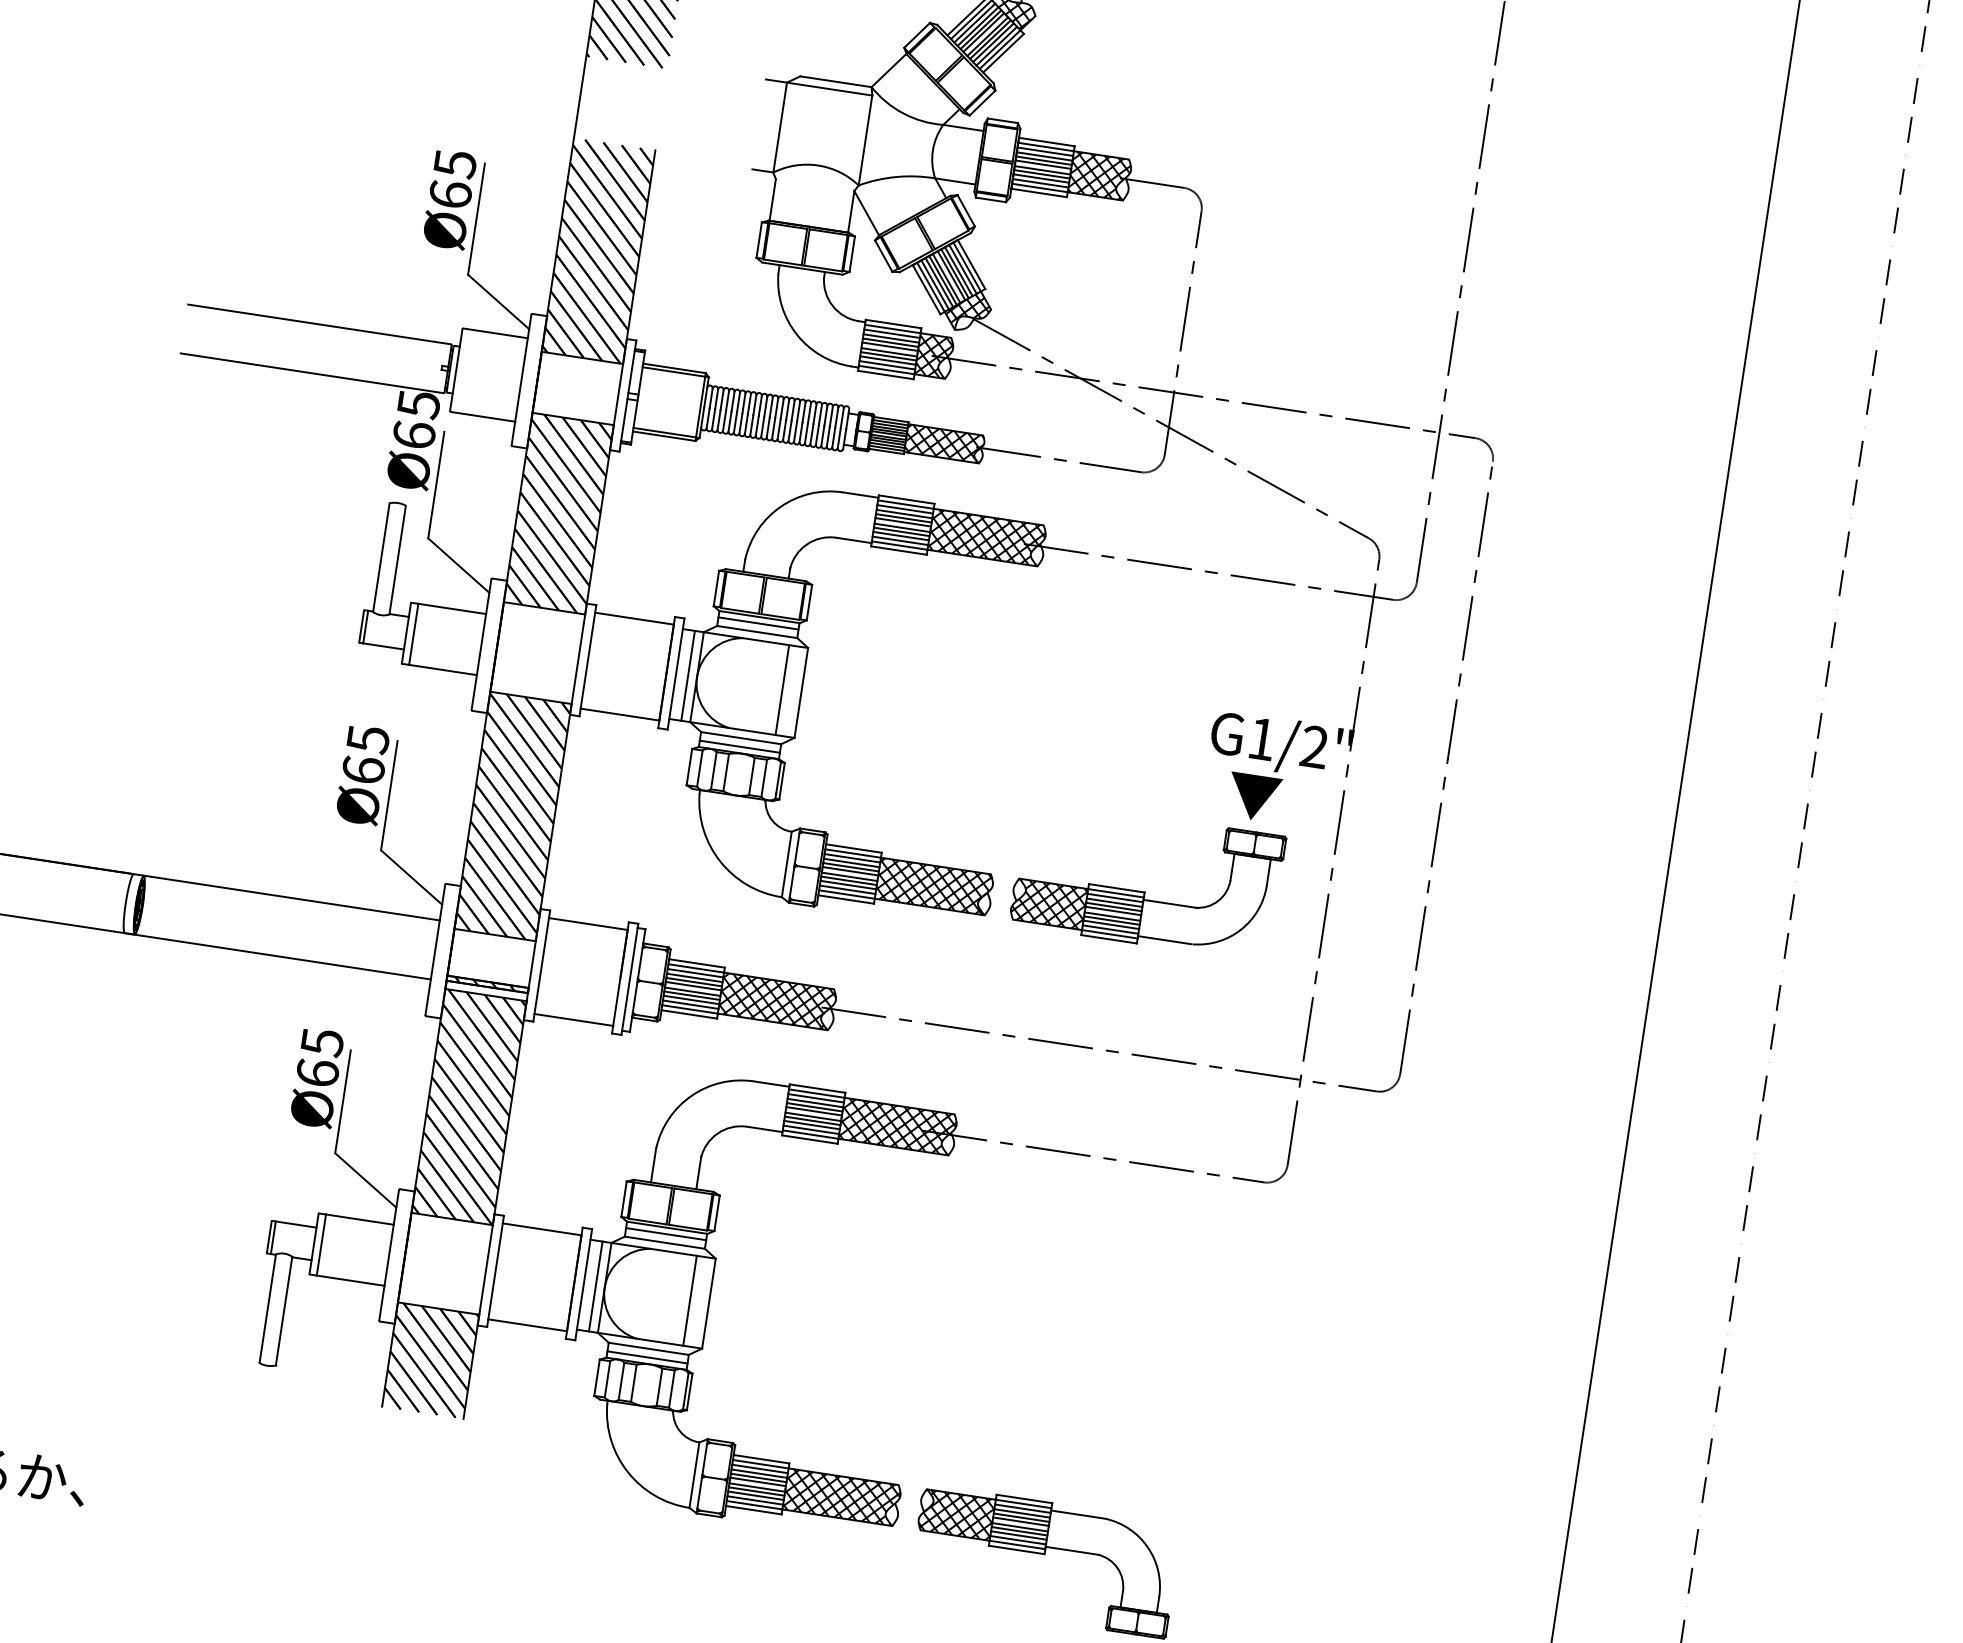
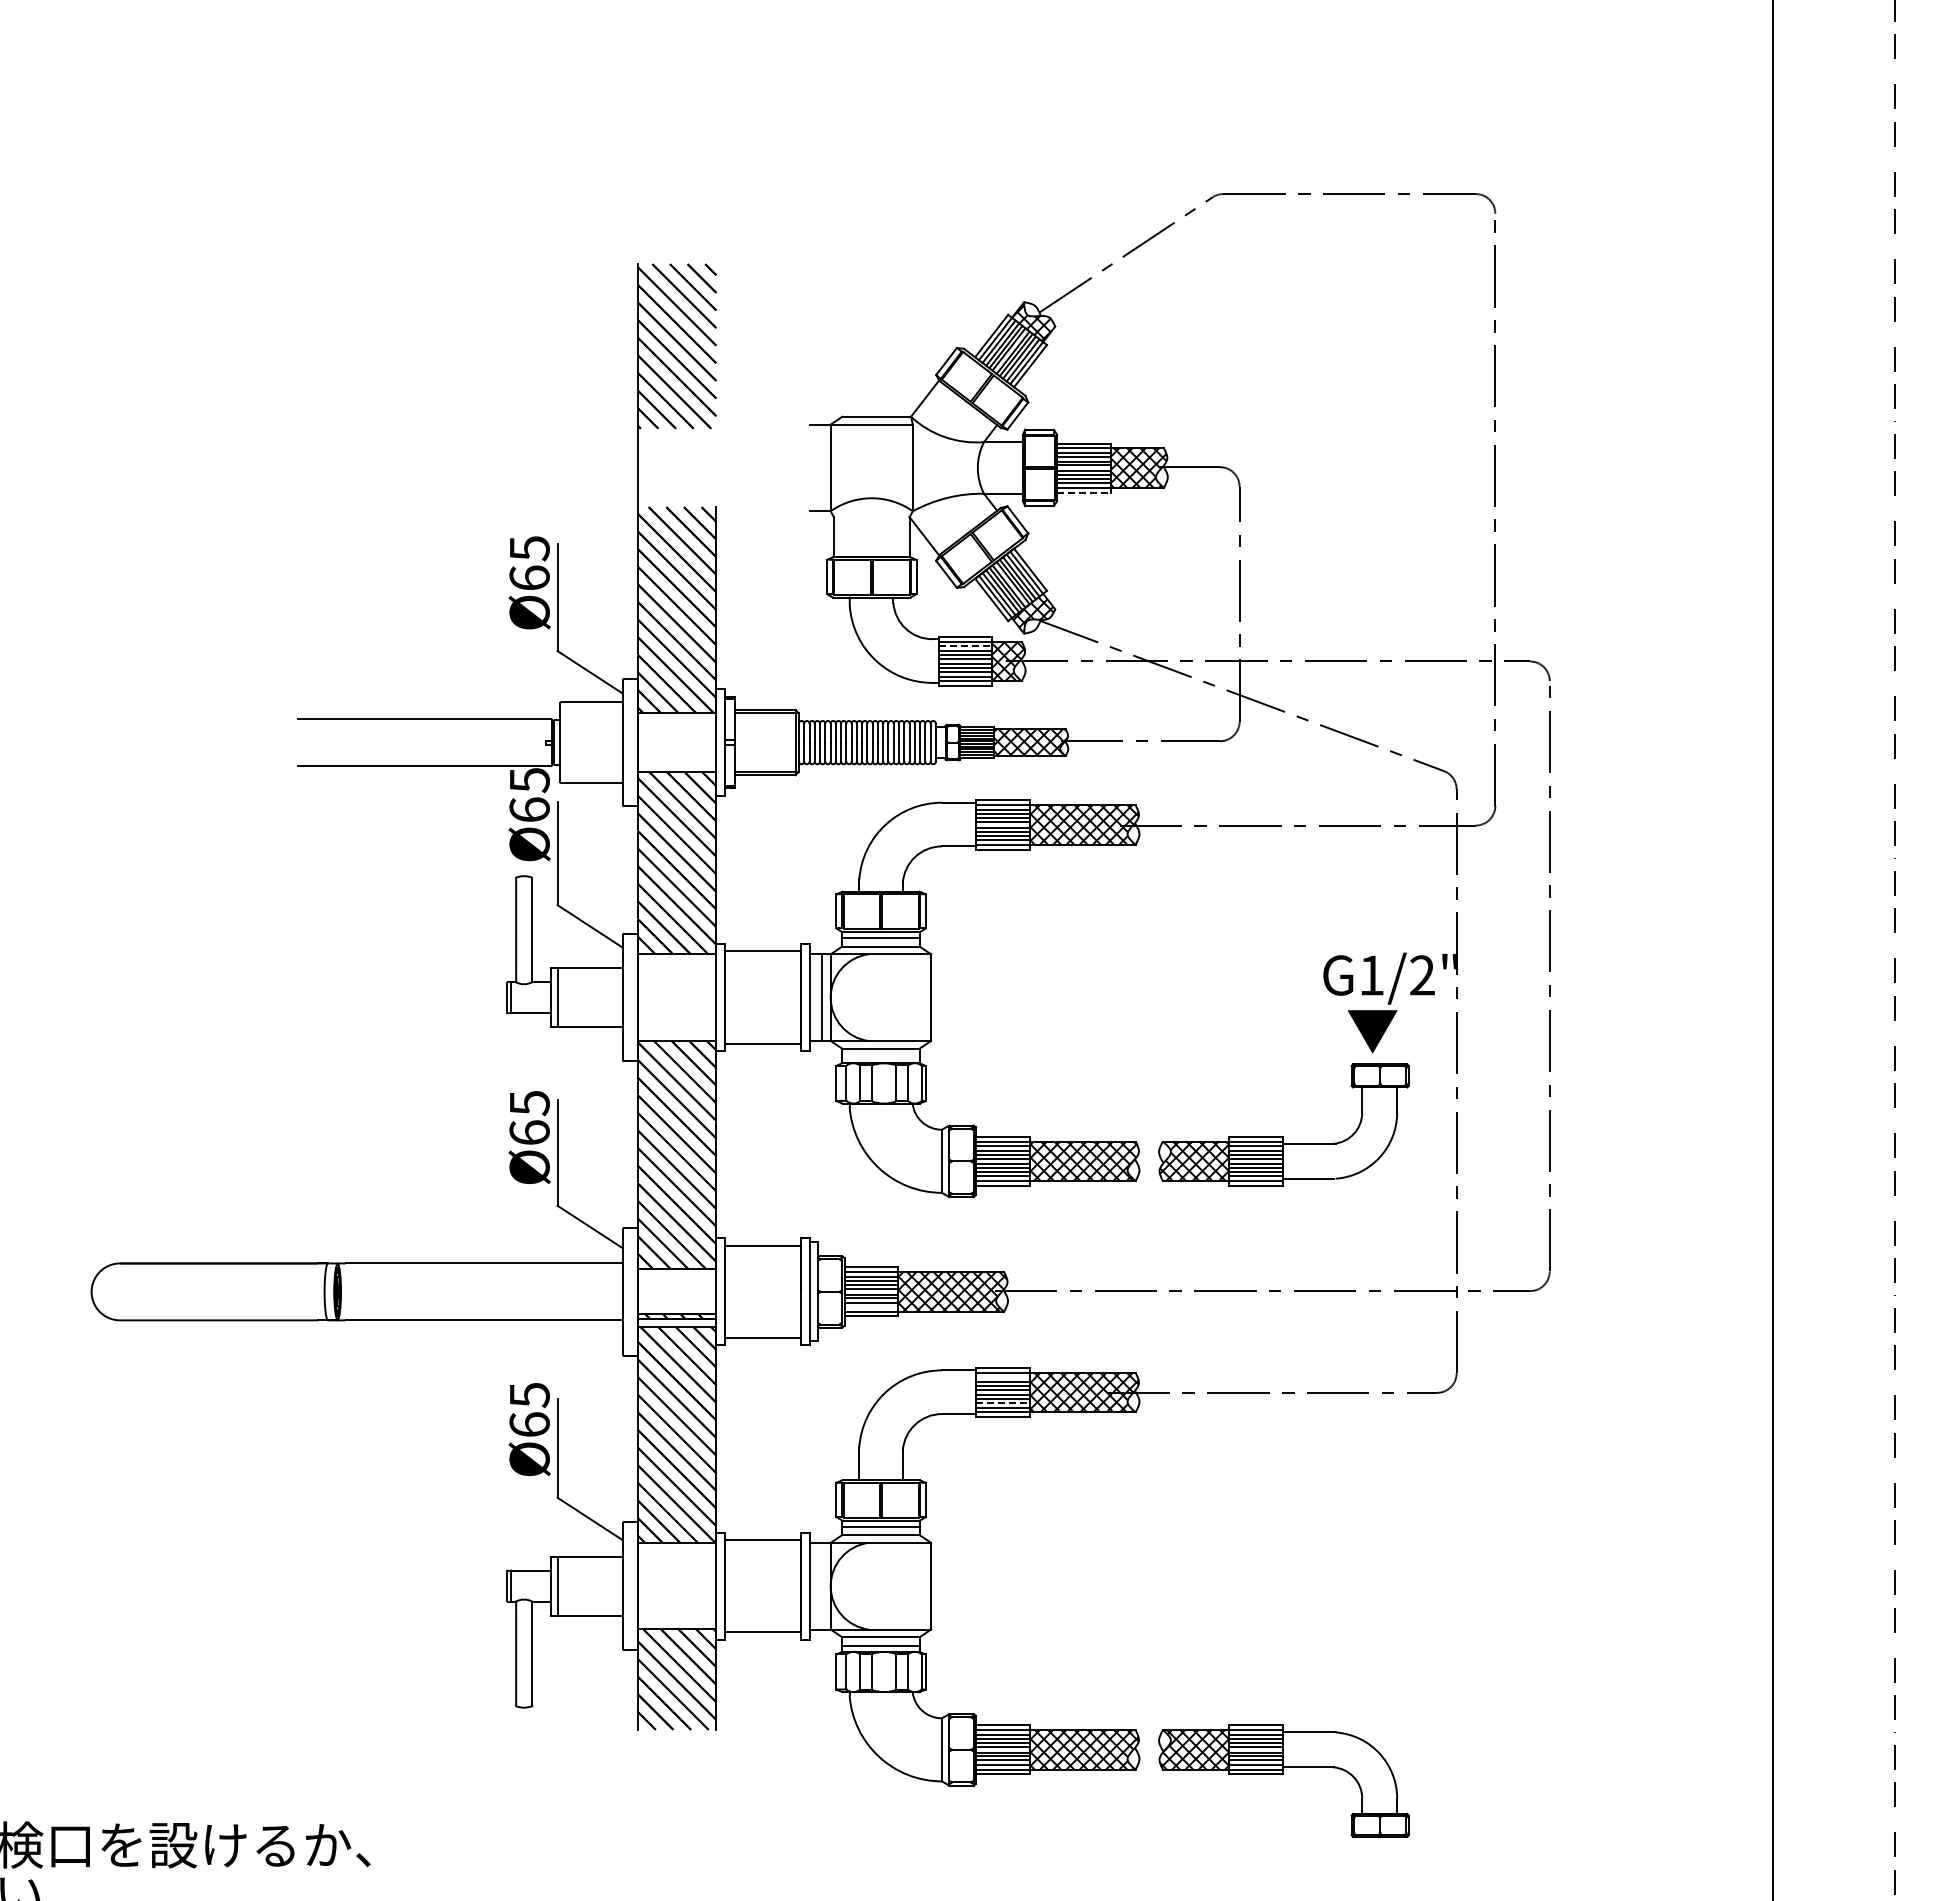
line: (1038, 192) -> (1083, 492), solid -> dashed
line: (892, 334) -> (965, 646), solid -> dashed
line: (782, 689) -> (912, 997), removed
line: (739, 747) -> (880, 1057), removed
line: (690, 1005) -> (871, 1307), removed
line: (815, 1098) -> (1002, 1377), removed
line: (811, 1125) -> (1002, 1403), solid -> dashed
line: (596, 1285) -> (822, 1585), removed
line: (689, 1300) -> (912, 1585), removed

